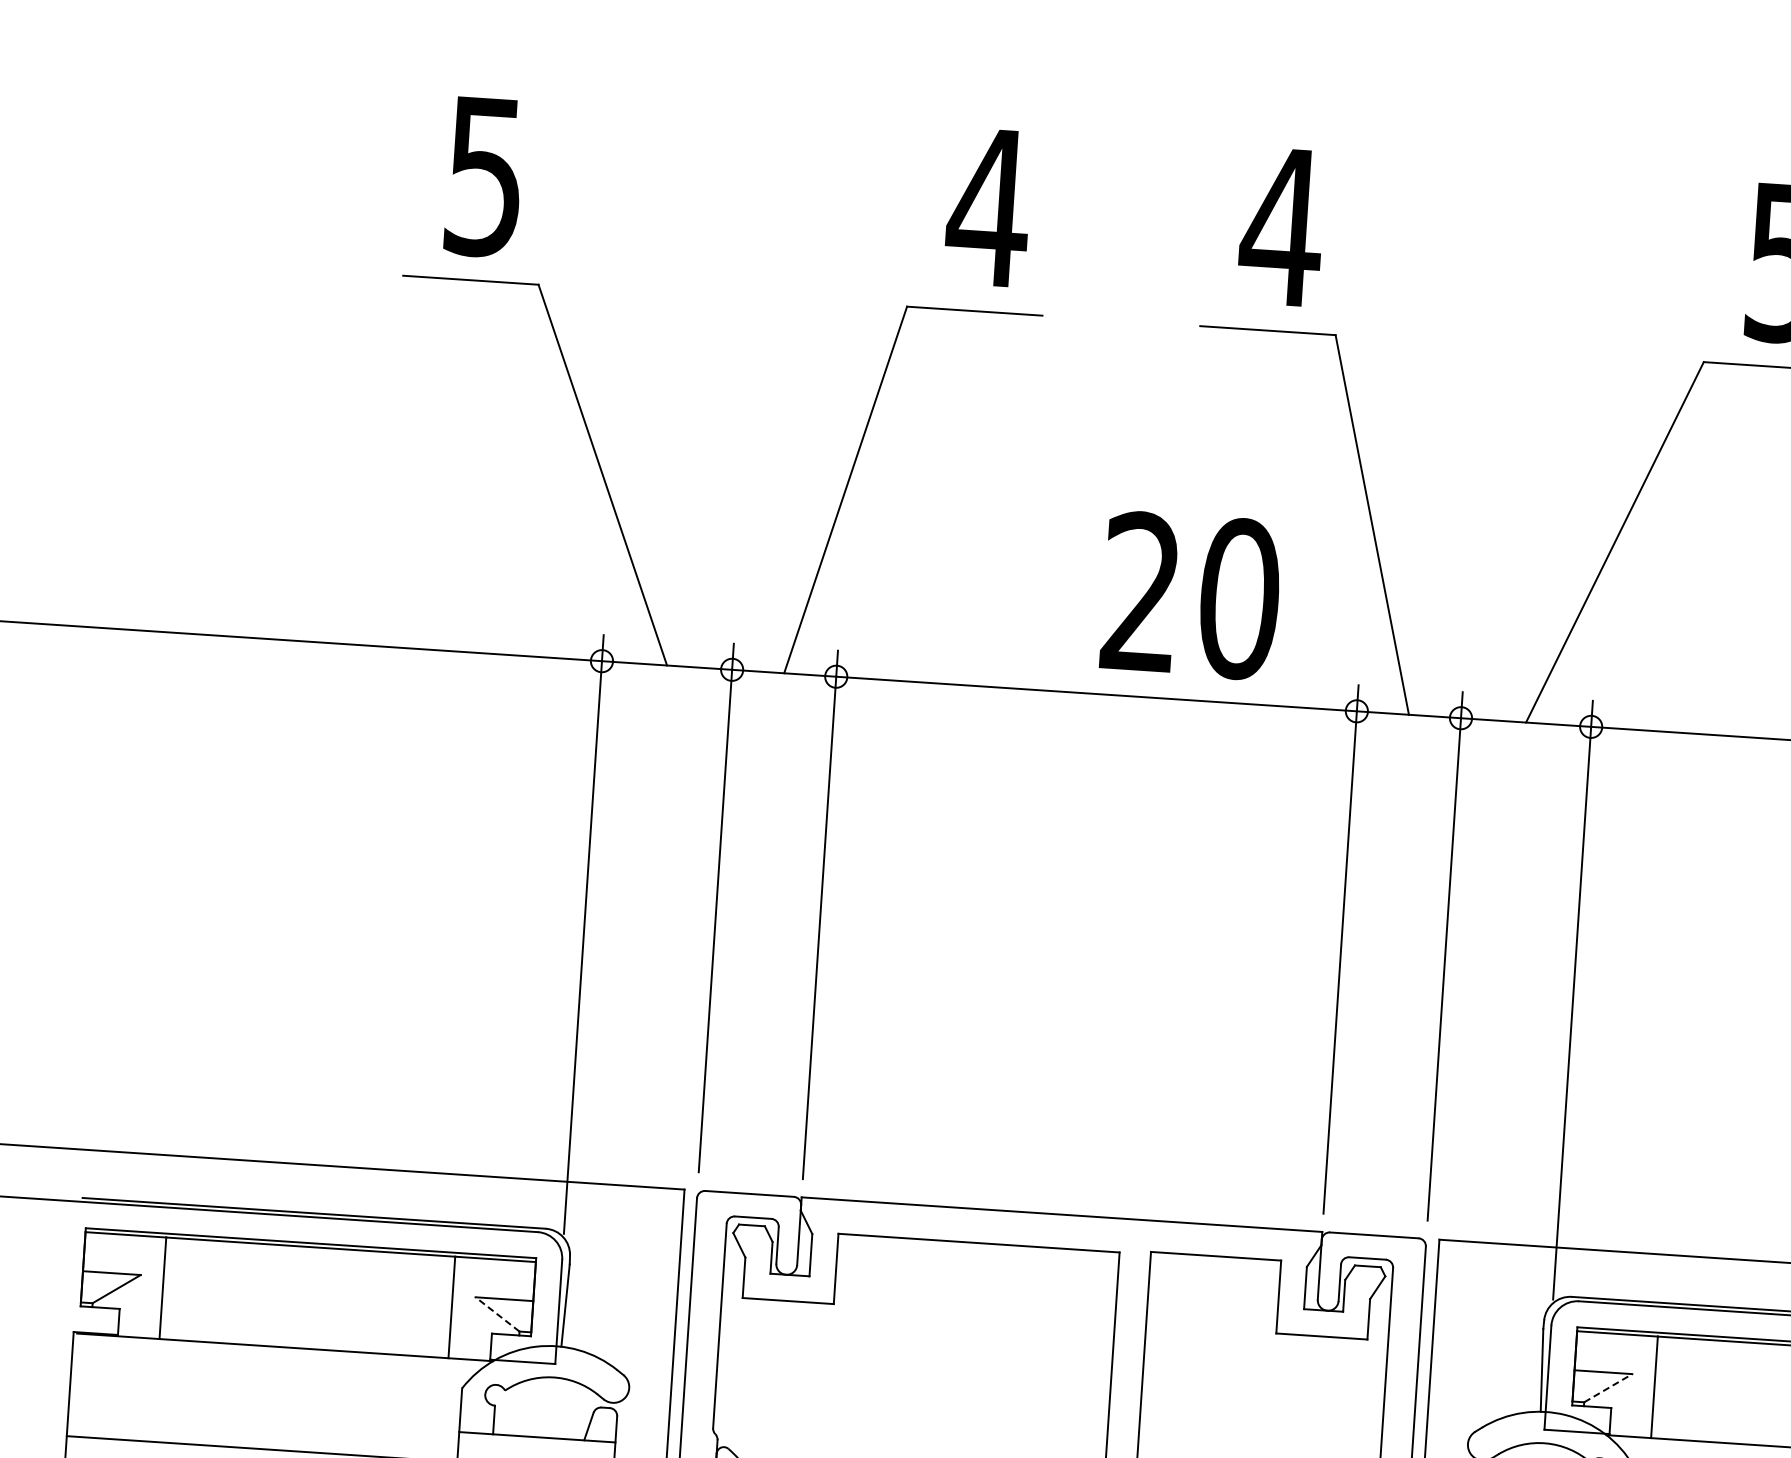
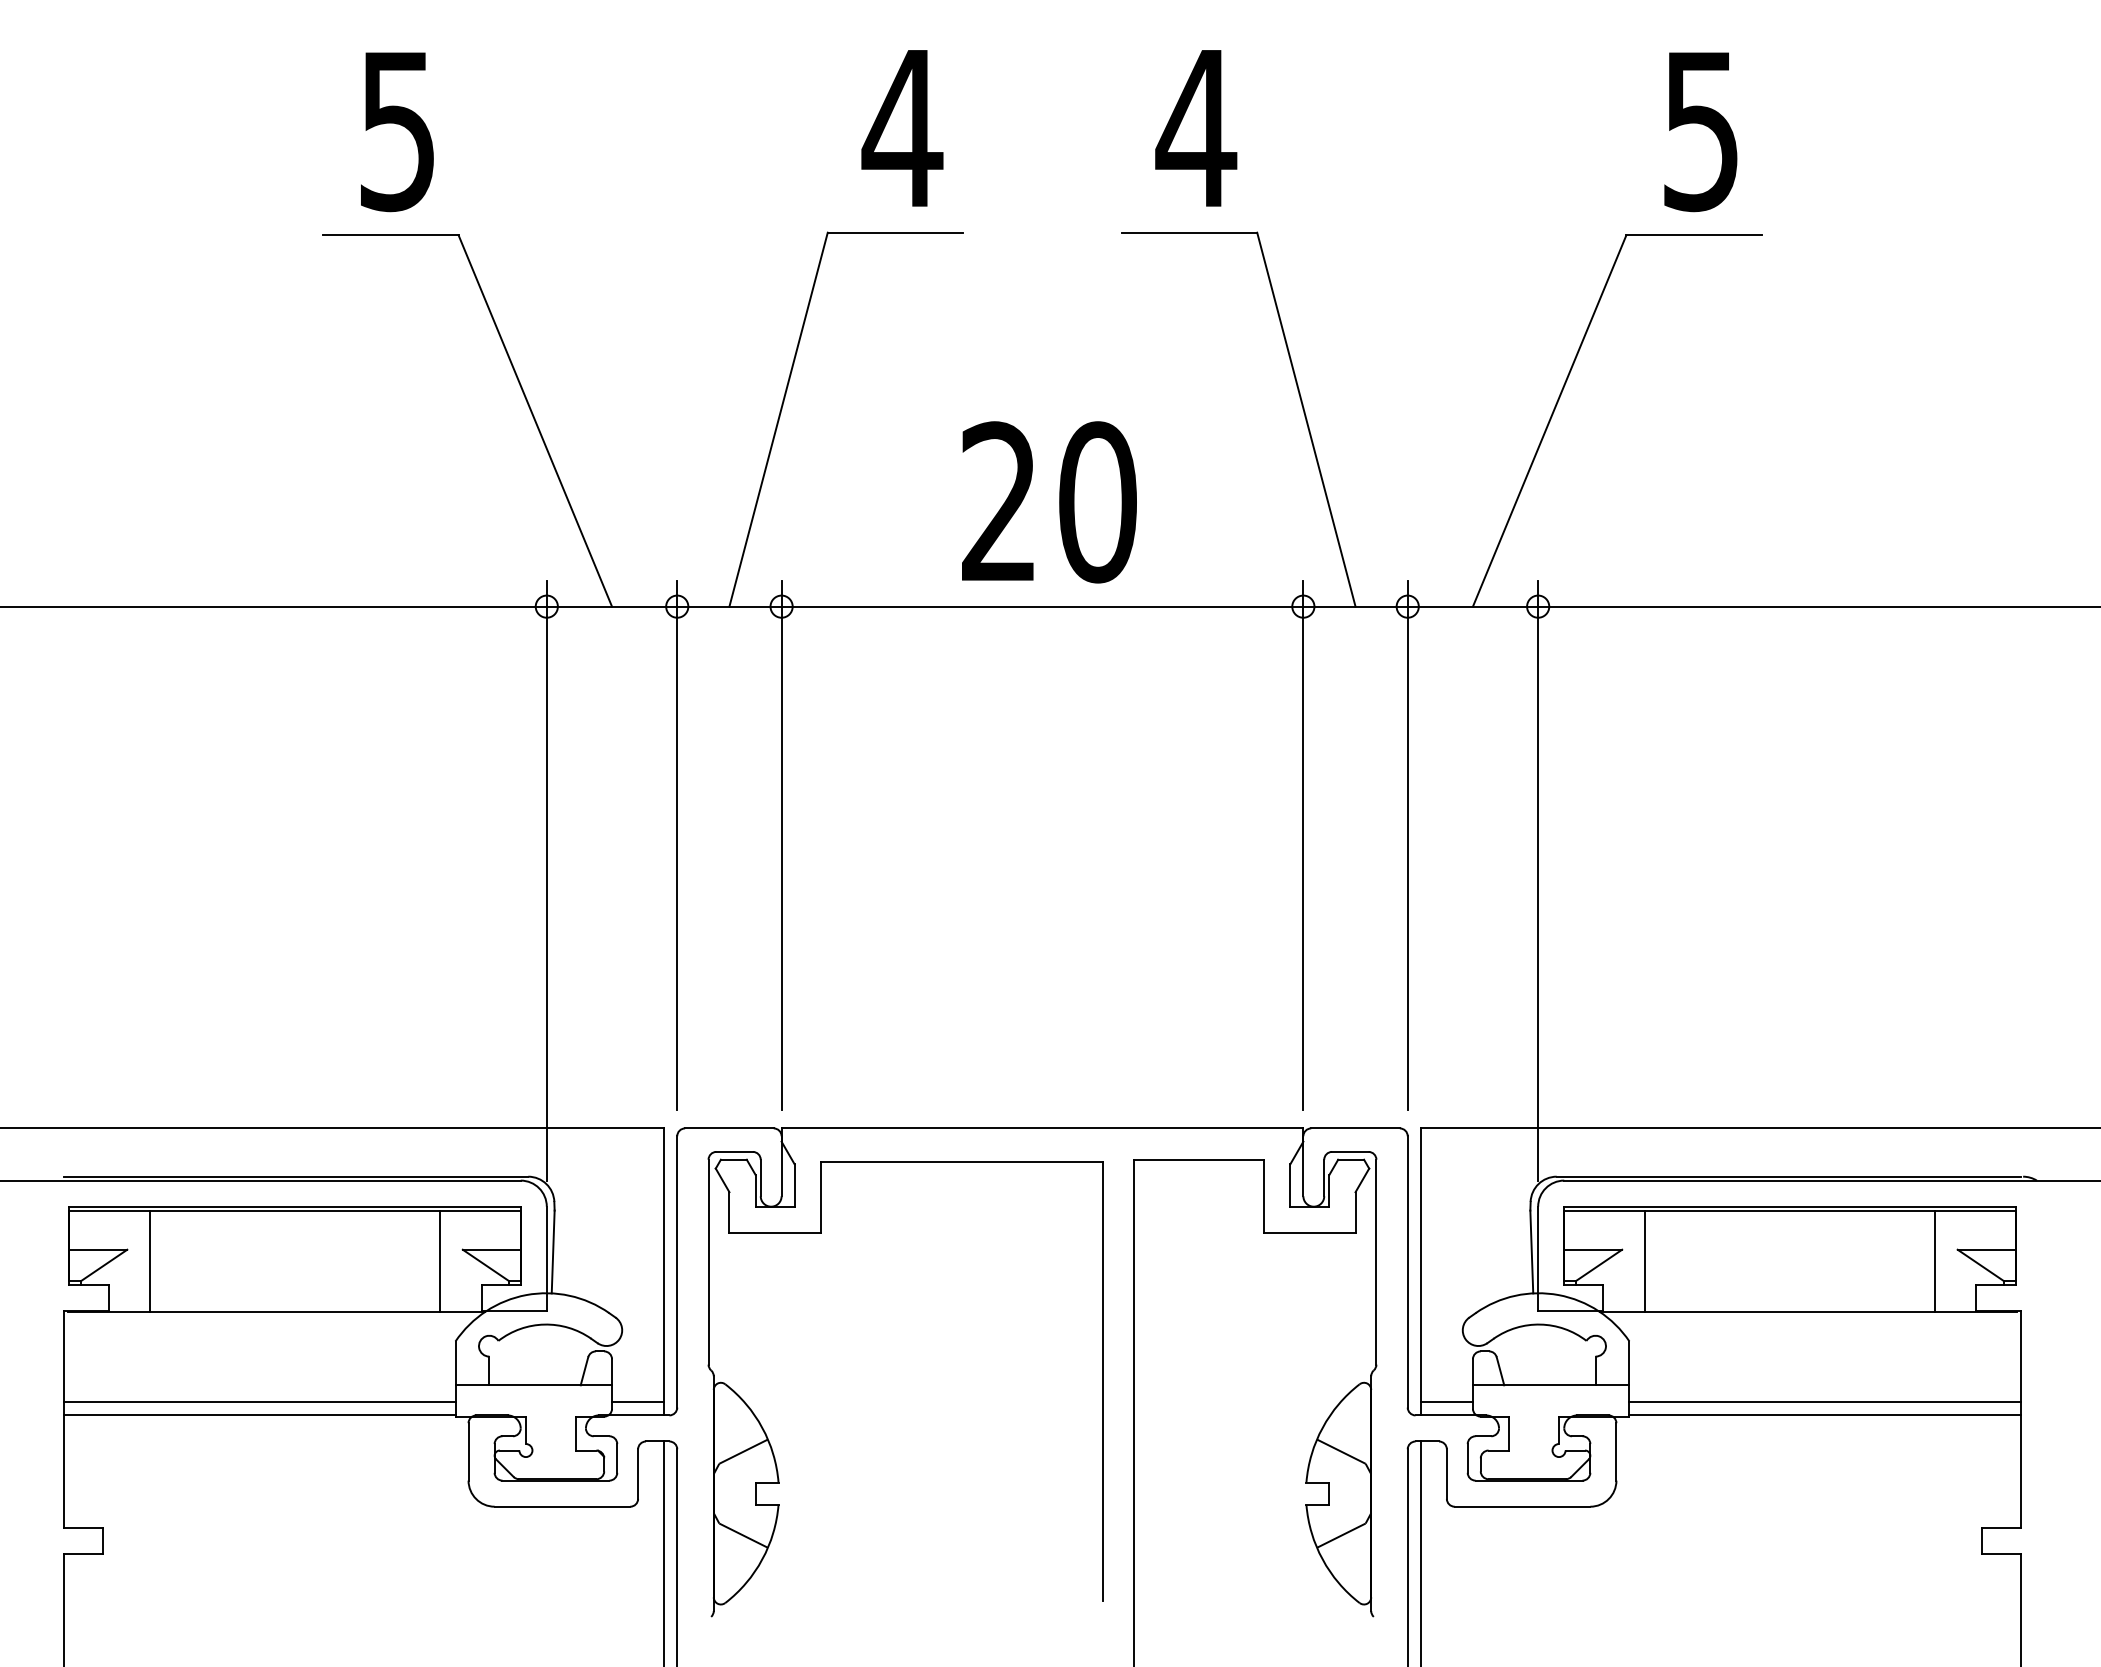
text: (1191, 595) -> (1049, 502), moved
line: (497, 1314) -> (485, 1265), dashed -> solid
line: (1608, 1388) -> (1599, 1265), dashed -> solid
line: (262, 1436) -> (259, 1402), added

